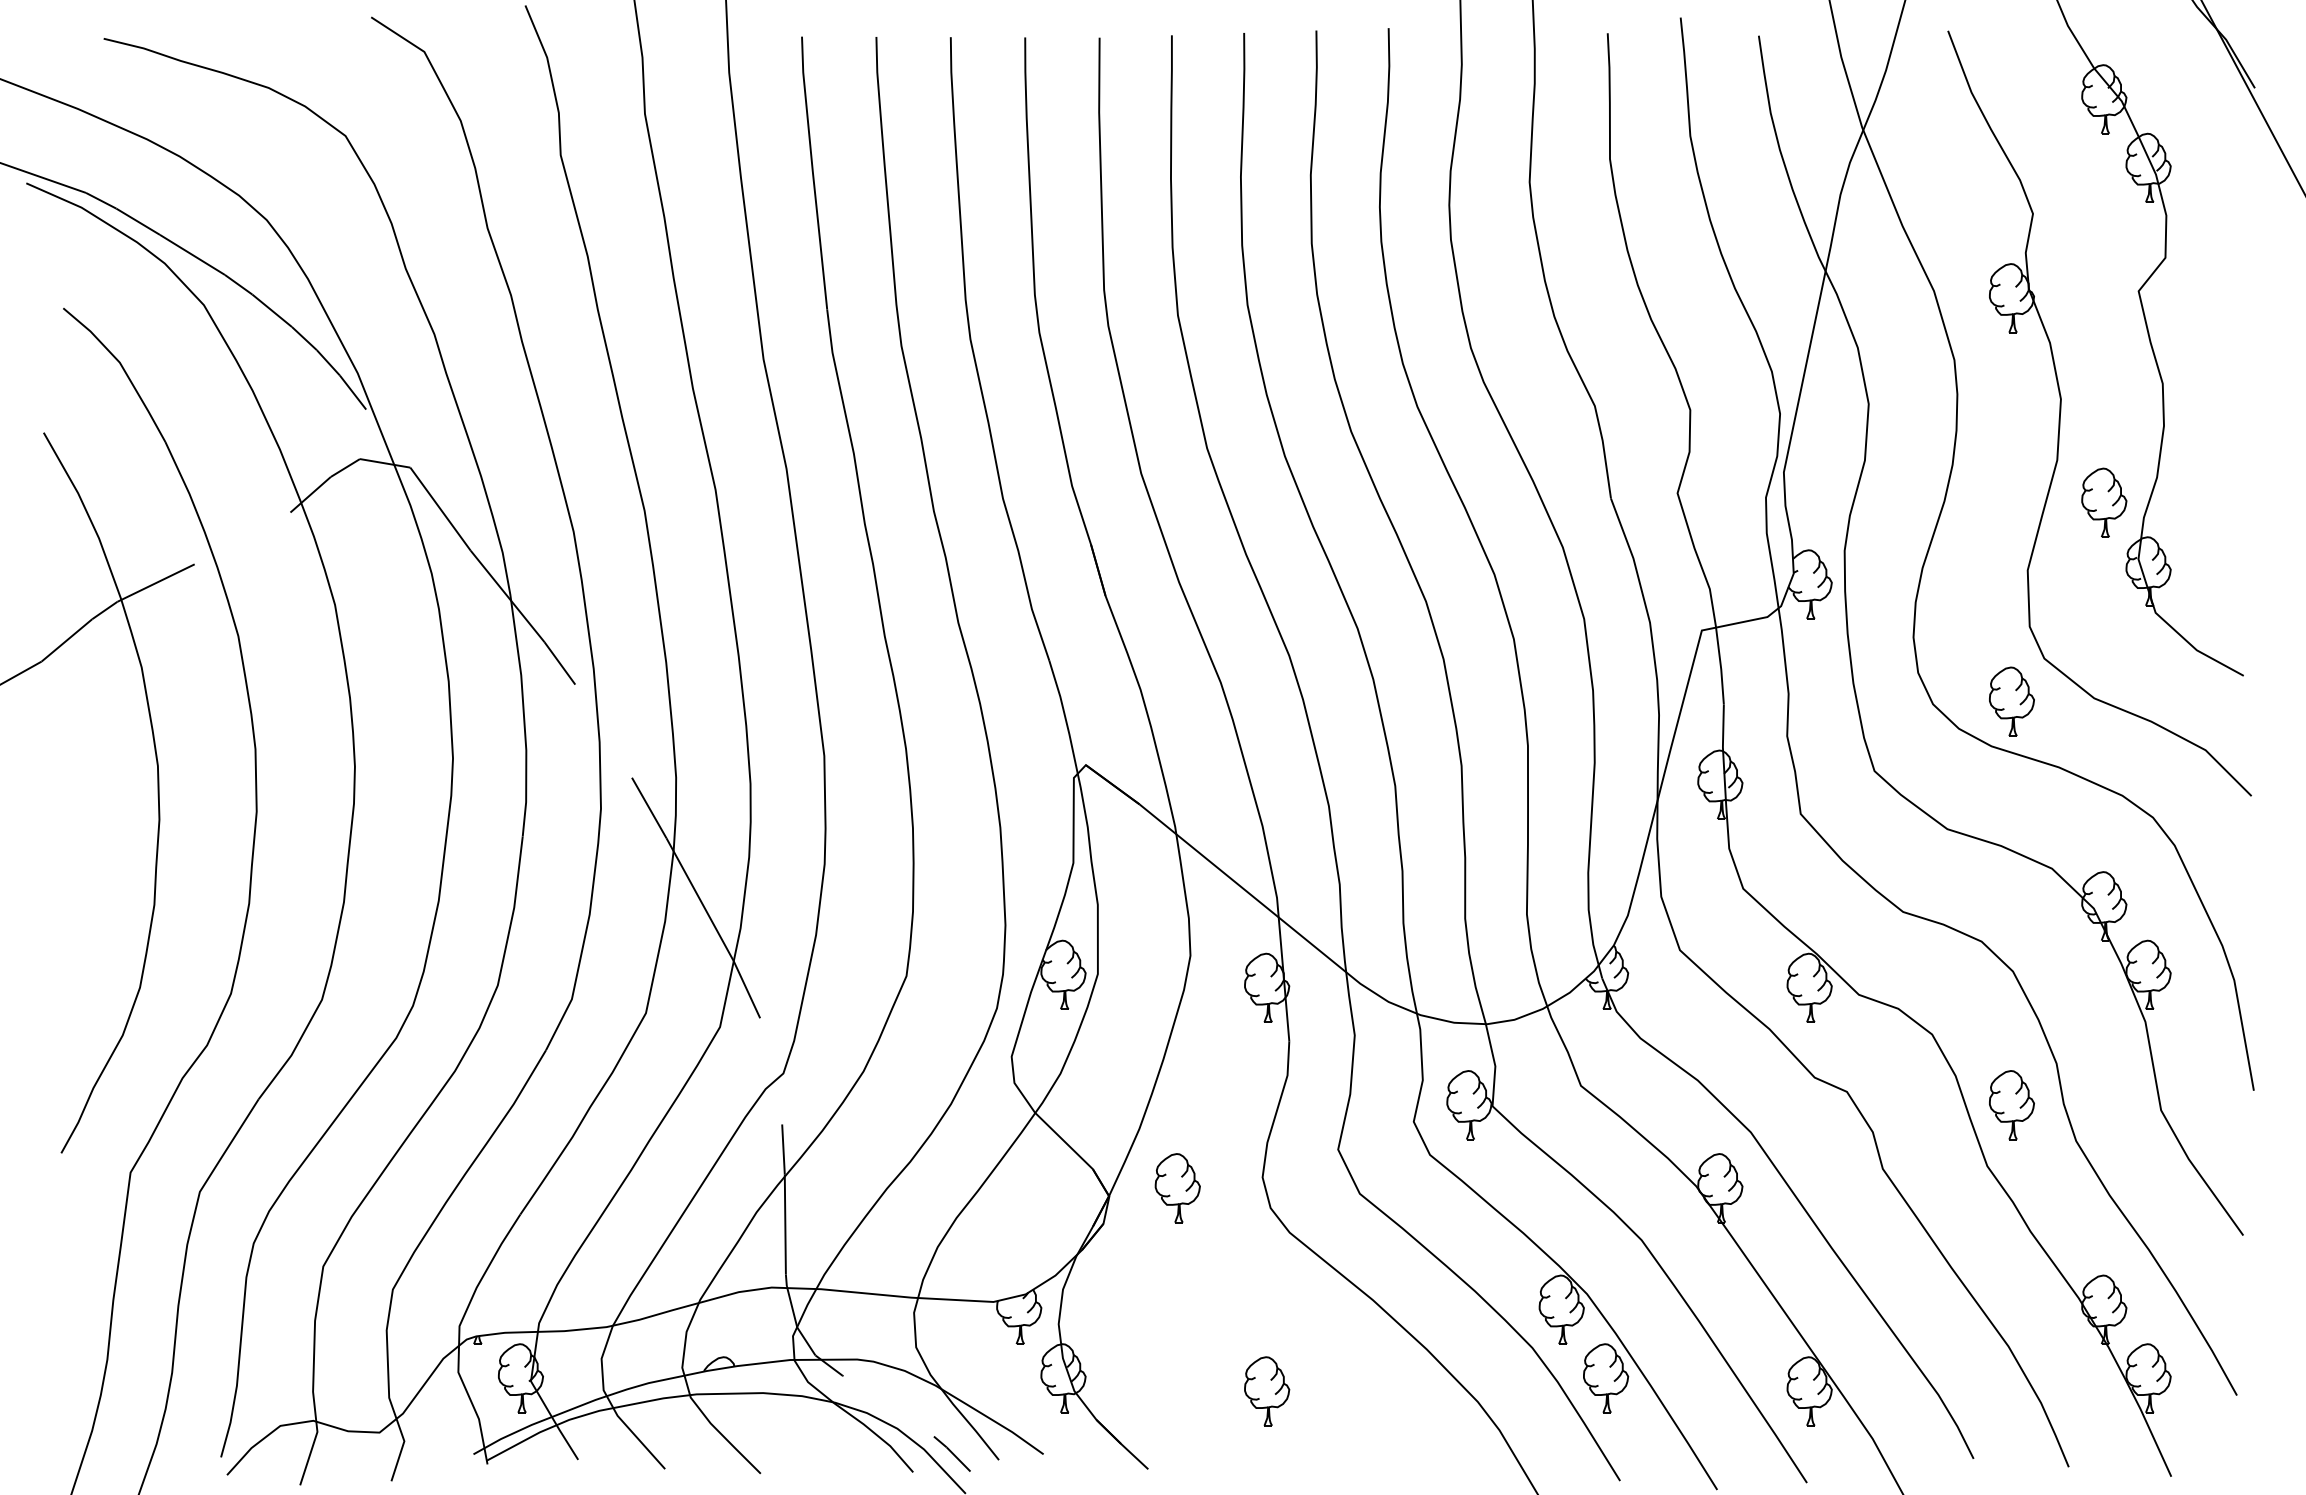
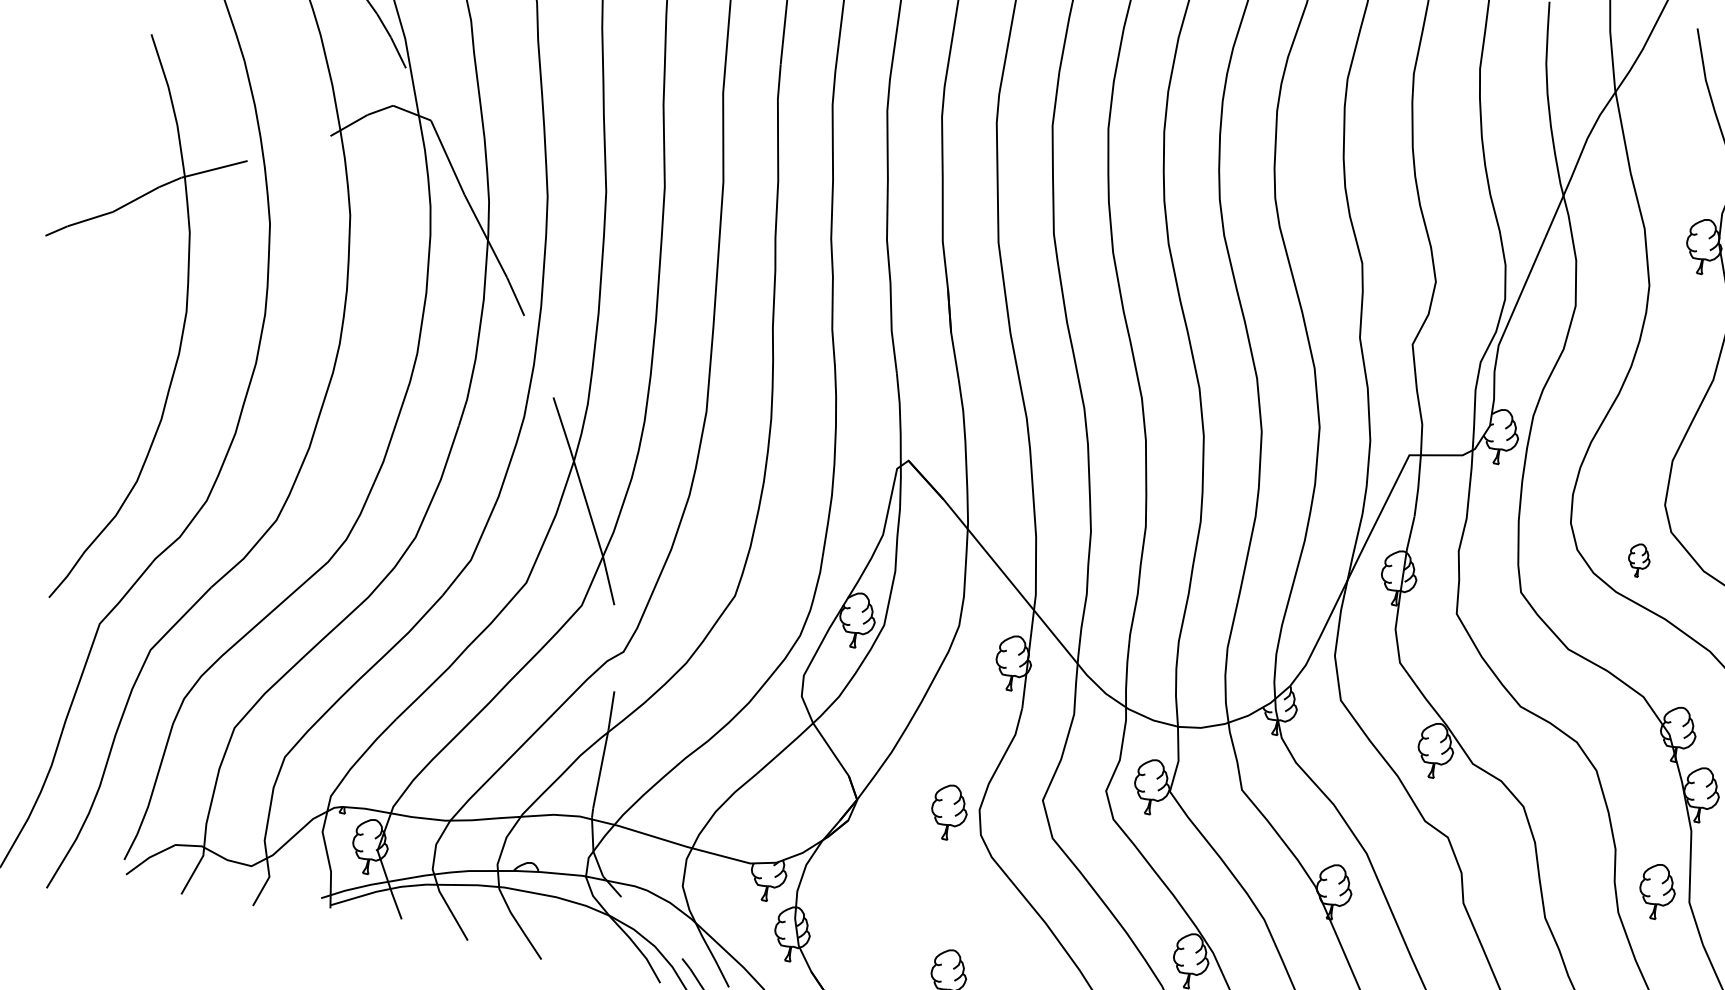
part: (2011, 701) -> (1638, 560), size x0.6
part: (2011, 1105) -> (1656, 891), moved
part: (1177, 1188) -> (948, 812), moved

